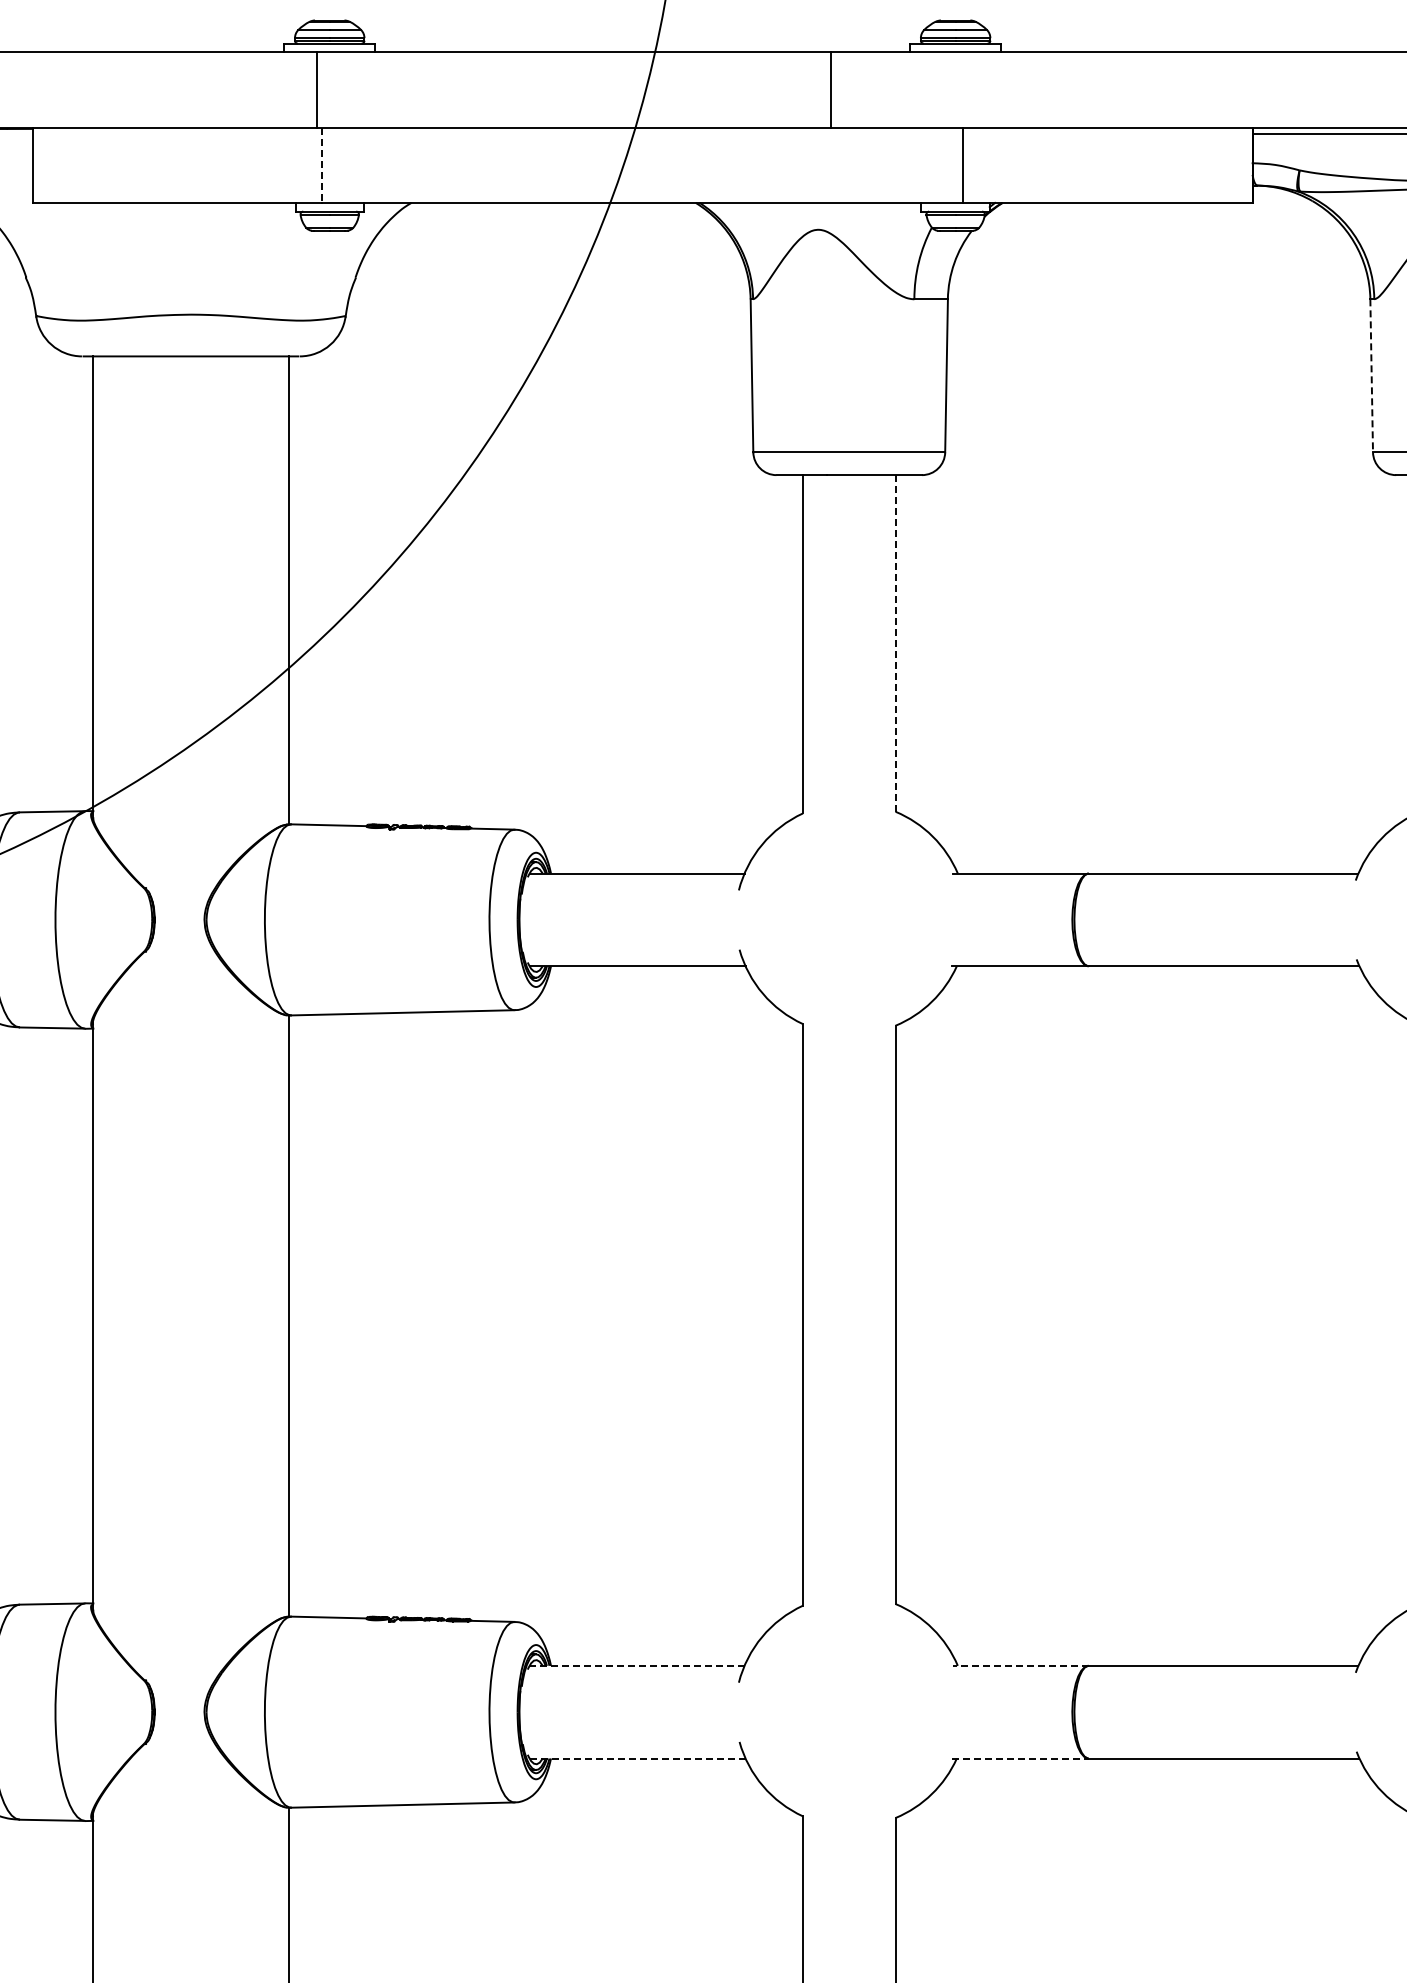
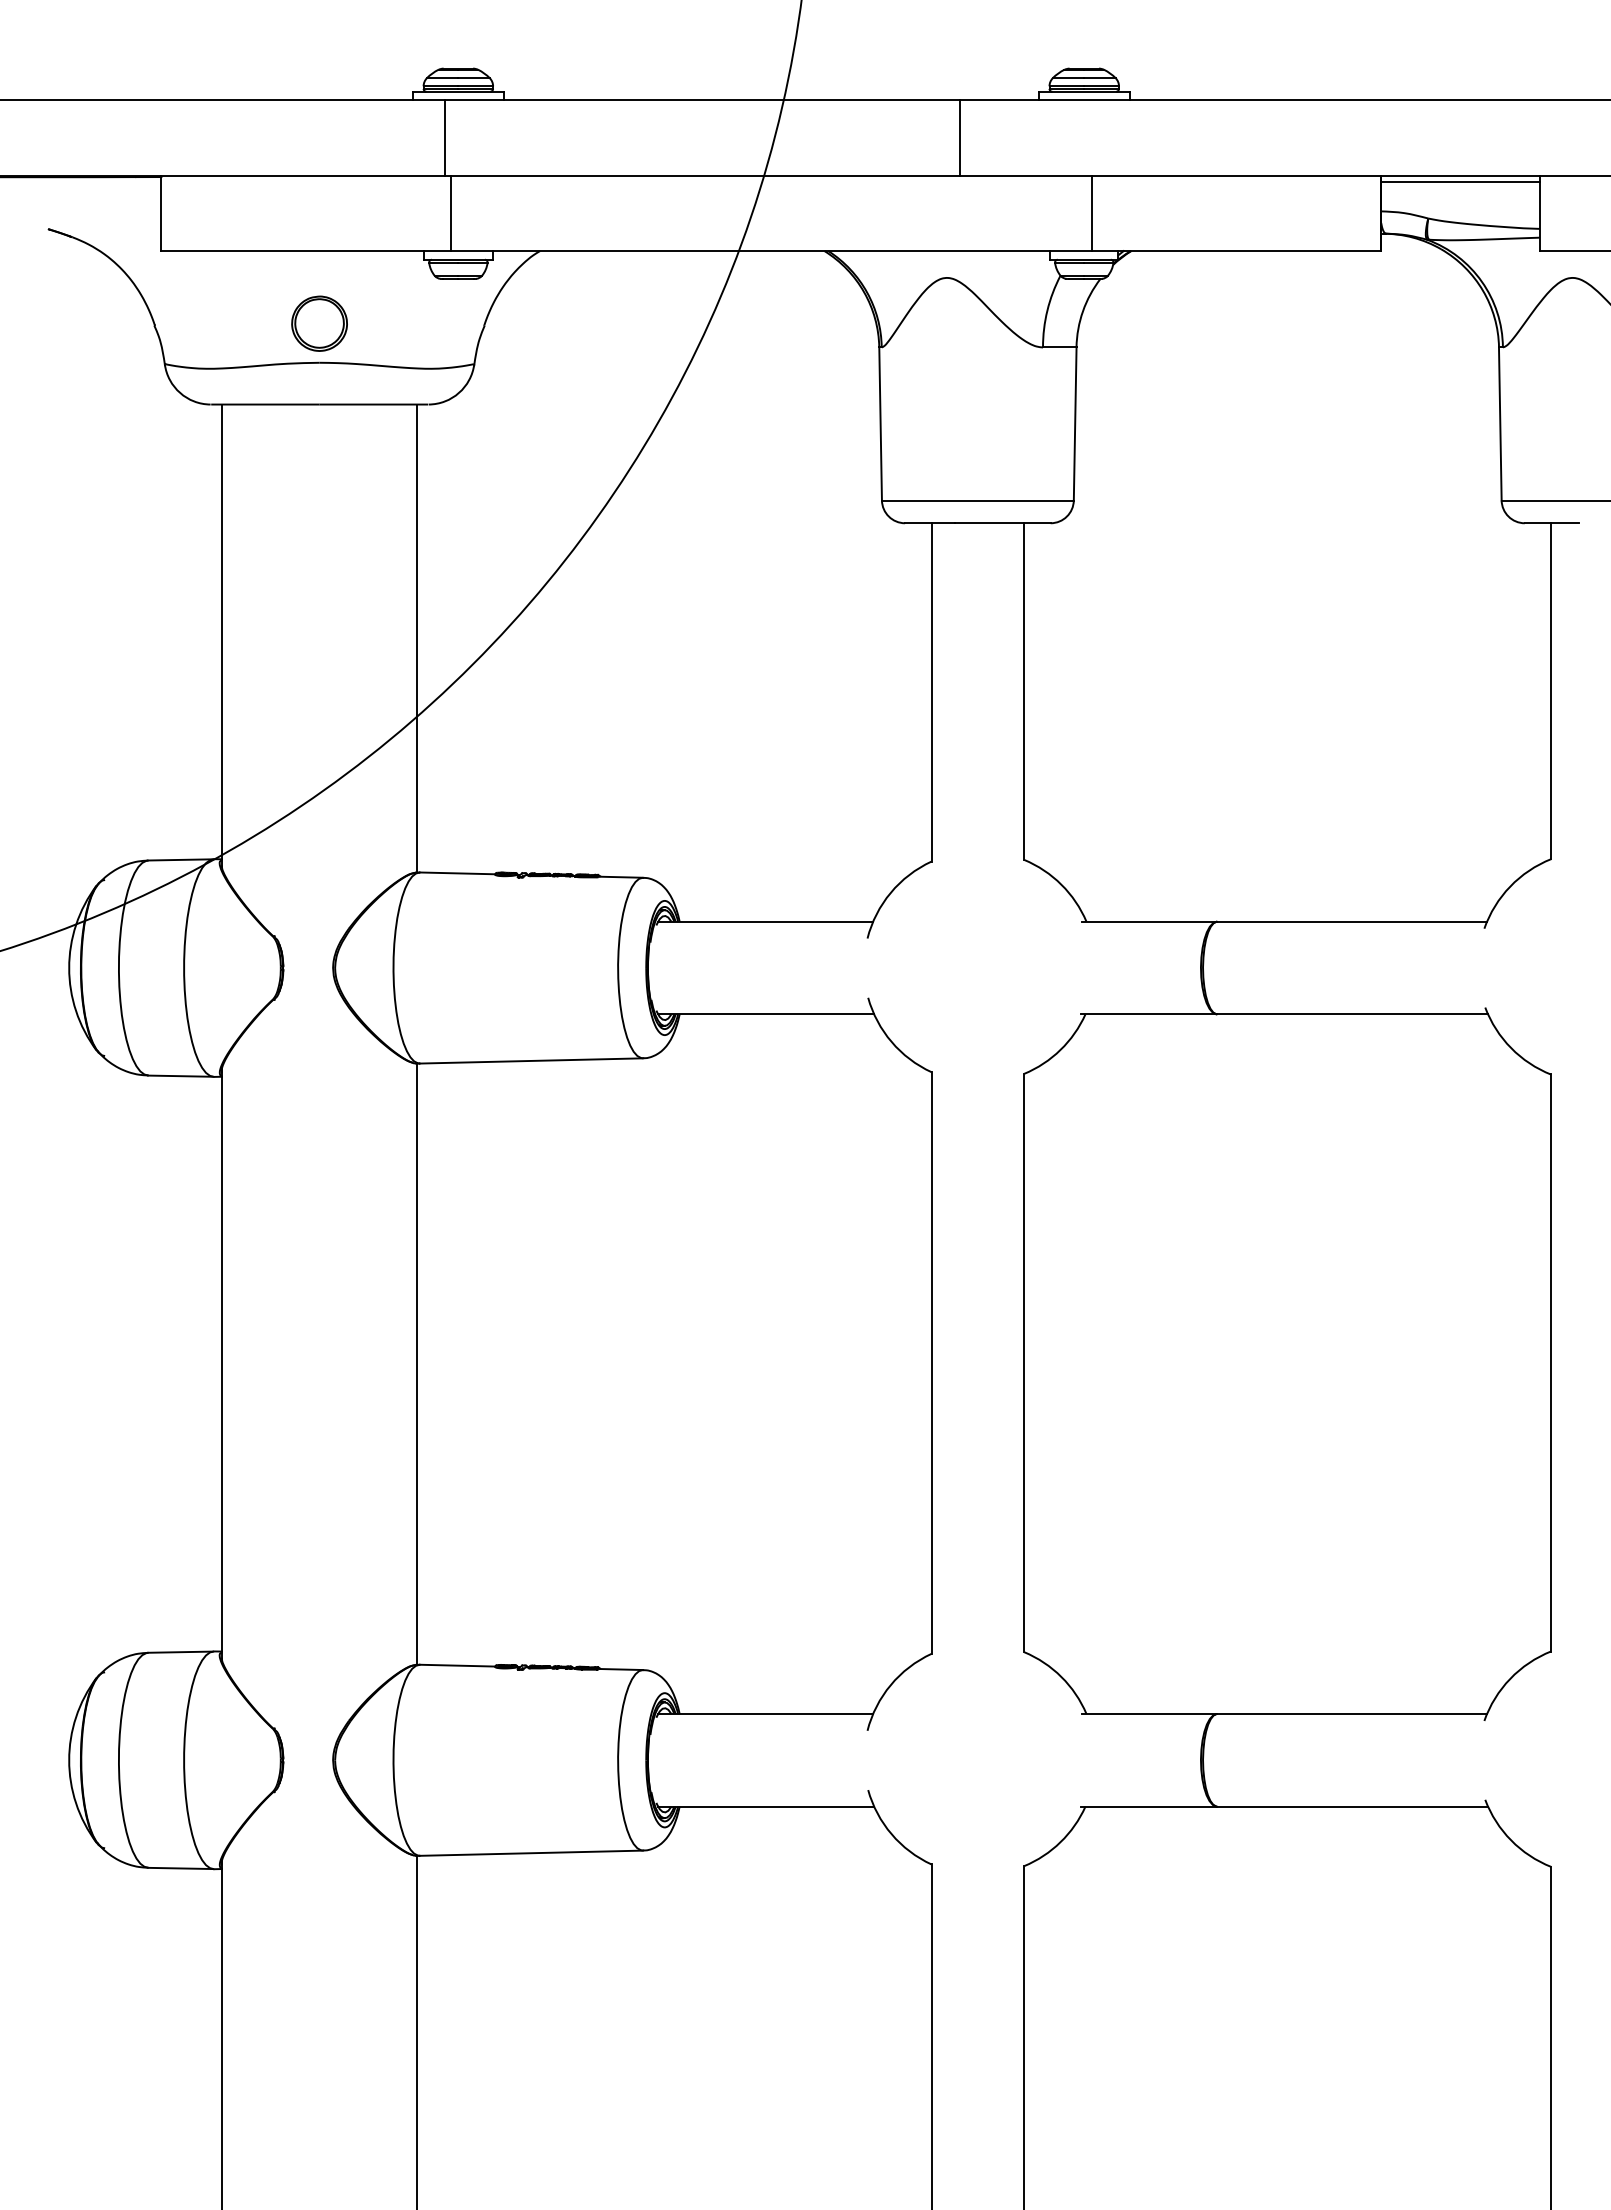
line: (322, 165) -> (451, 213), dashed -> solid
part: (190, 275) -> (319, 323), added
line: (1371, 376) -> (1500, 424), dashed -> solid
line: (895, 643) -> (1024, 691), dashed -> solid
line: (636, 1665) -> (765, 1713), dashed -> solid
line: (1020, 1665) -> (1149, 1713), dashed -> solid
line: (637, 1758) -> (766, 1806), dashed -> solid
line: (1020, 1758) -> (1149, 1806), dashed -> solid

